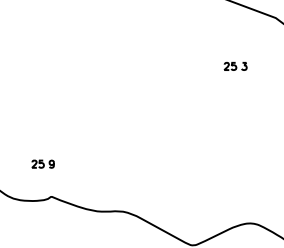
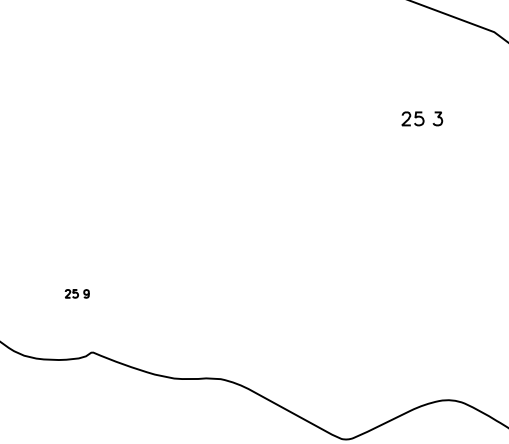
part: (42, 163) -> (76, 292), size x0.6

